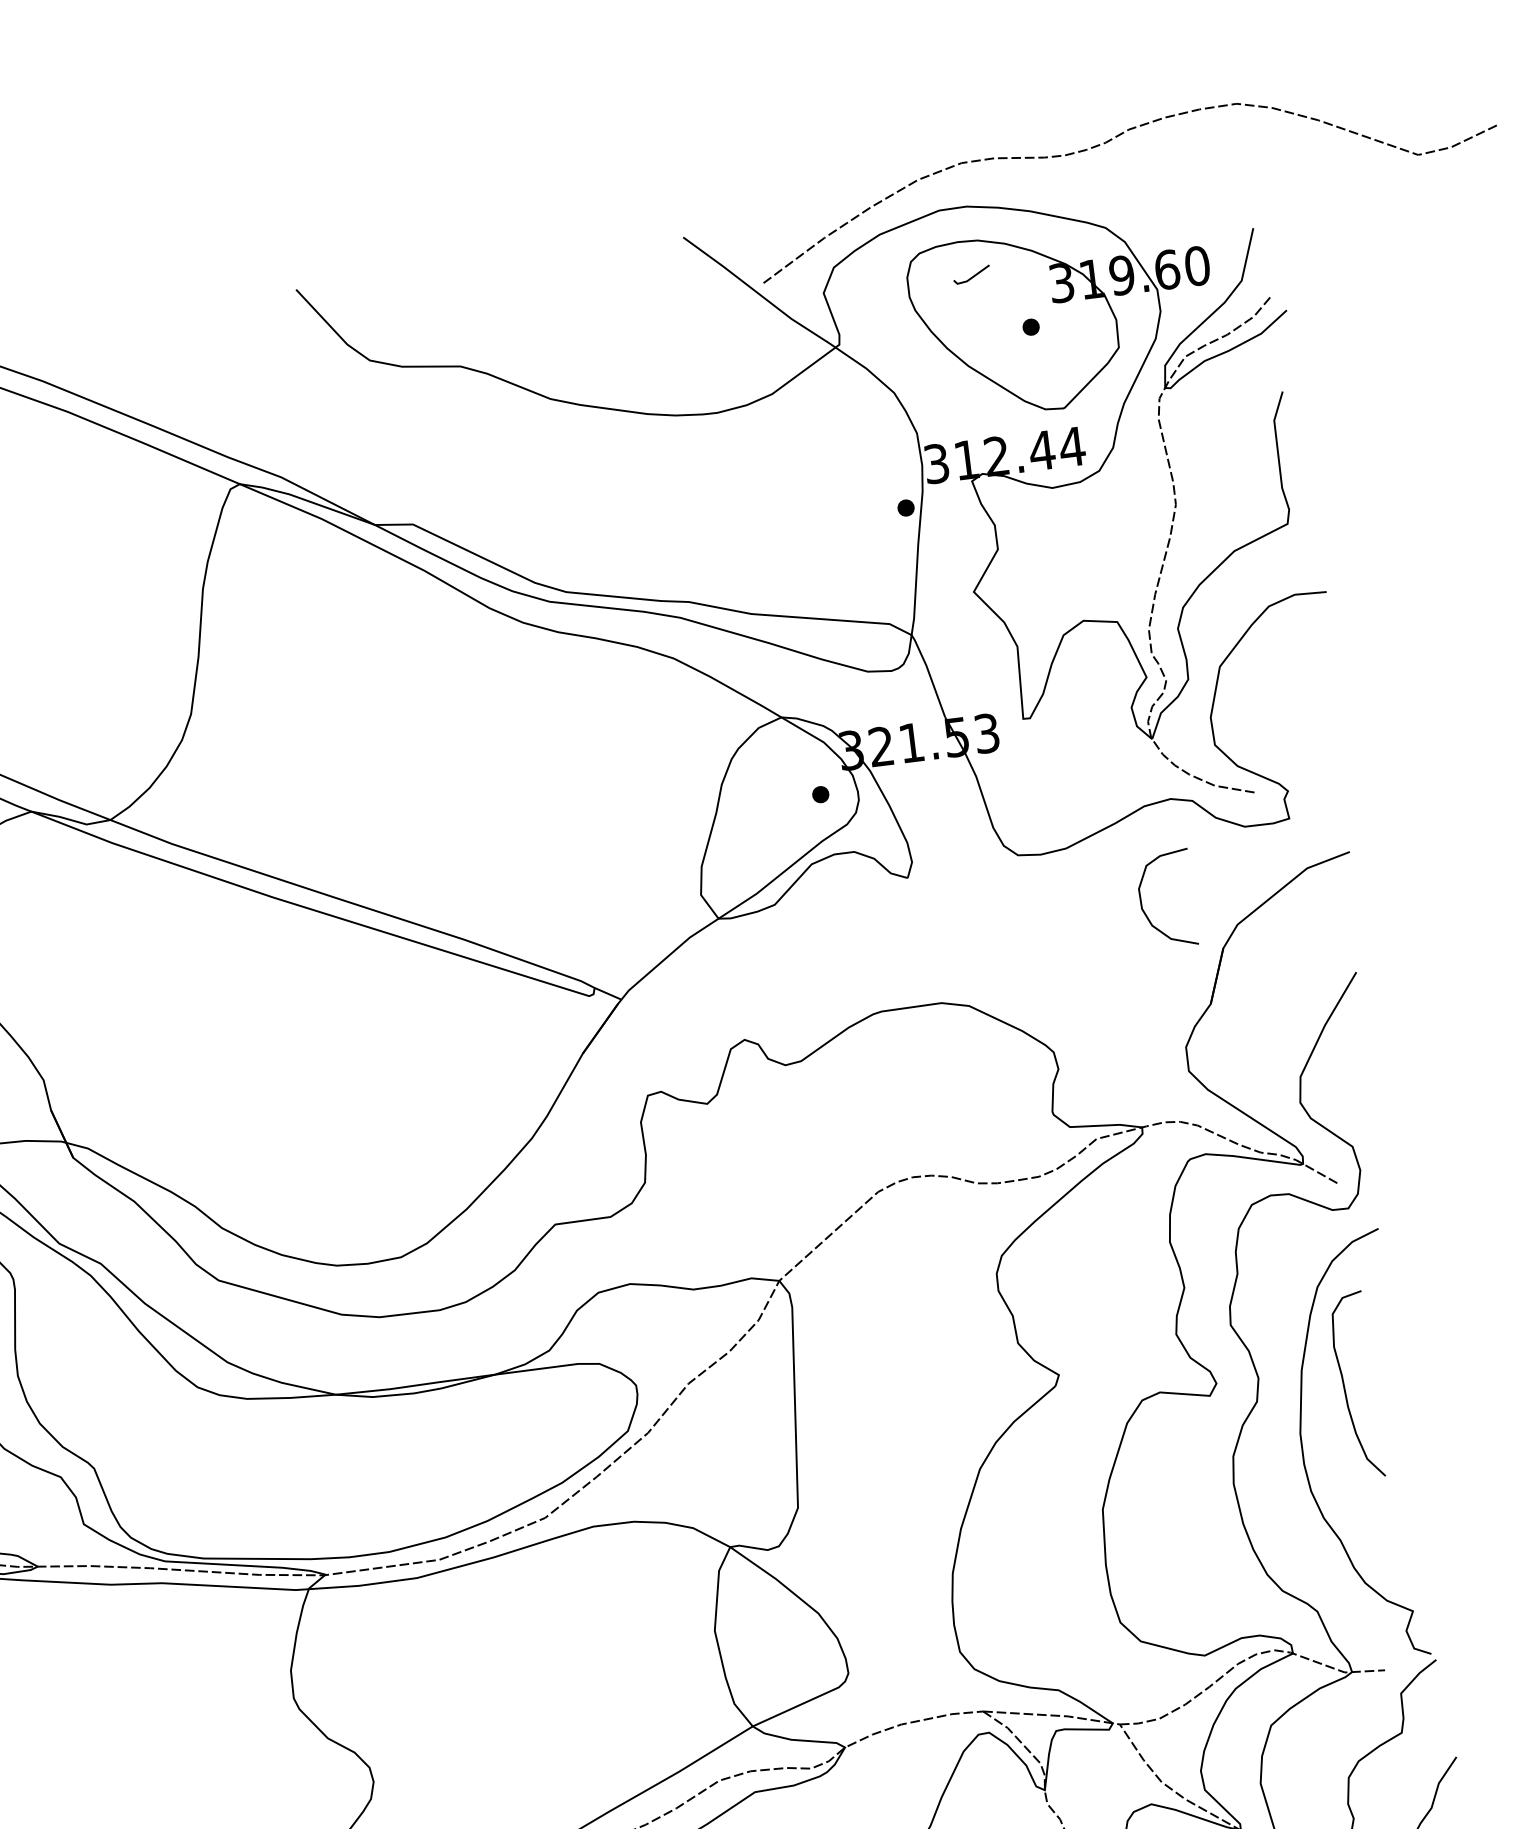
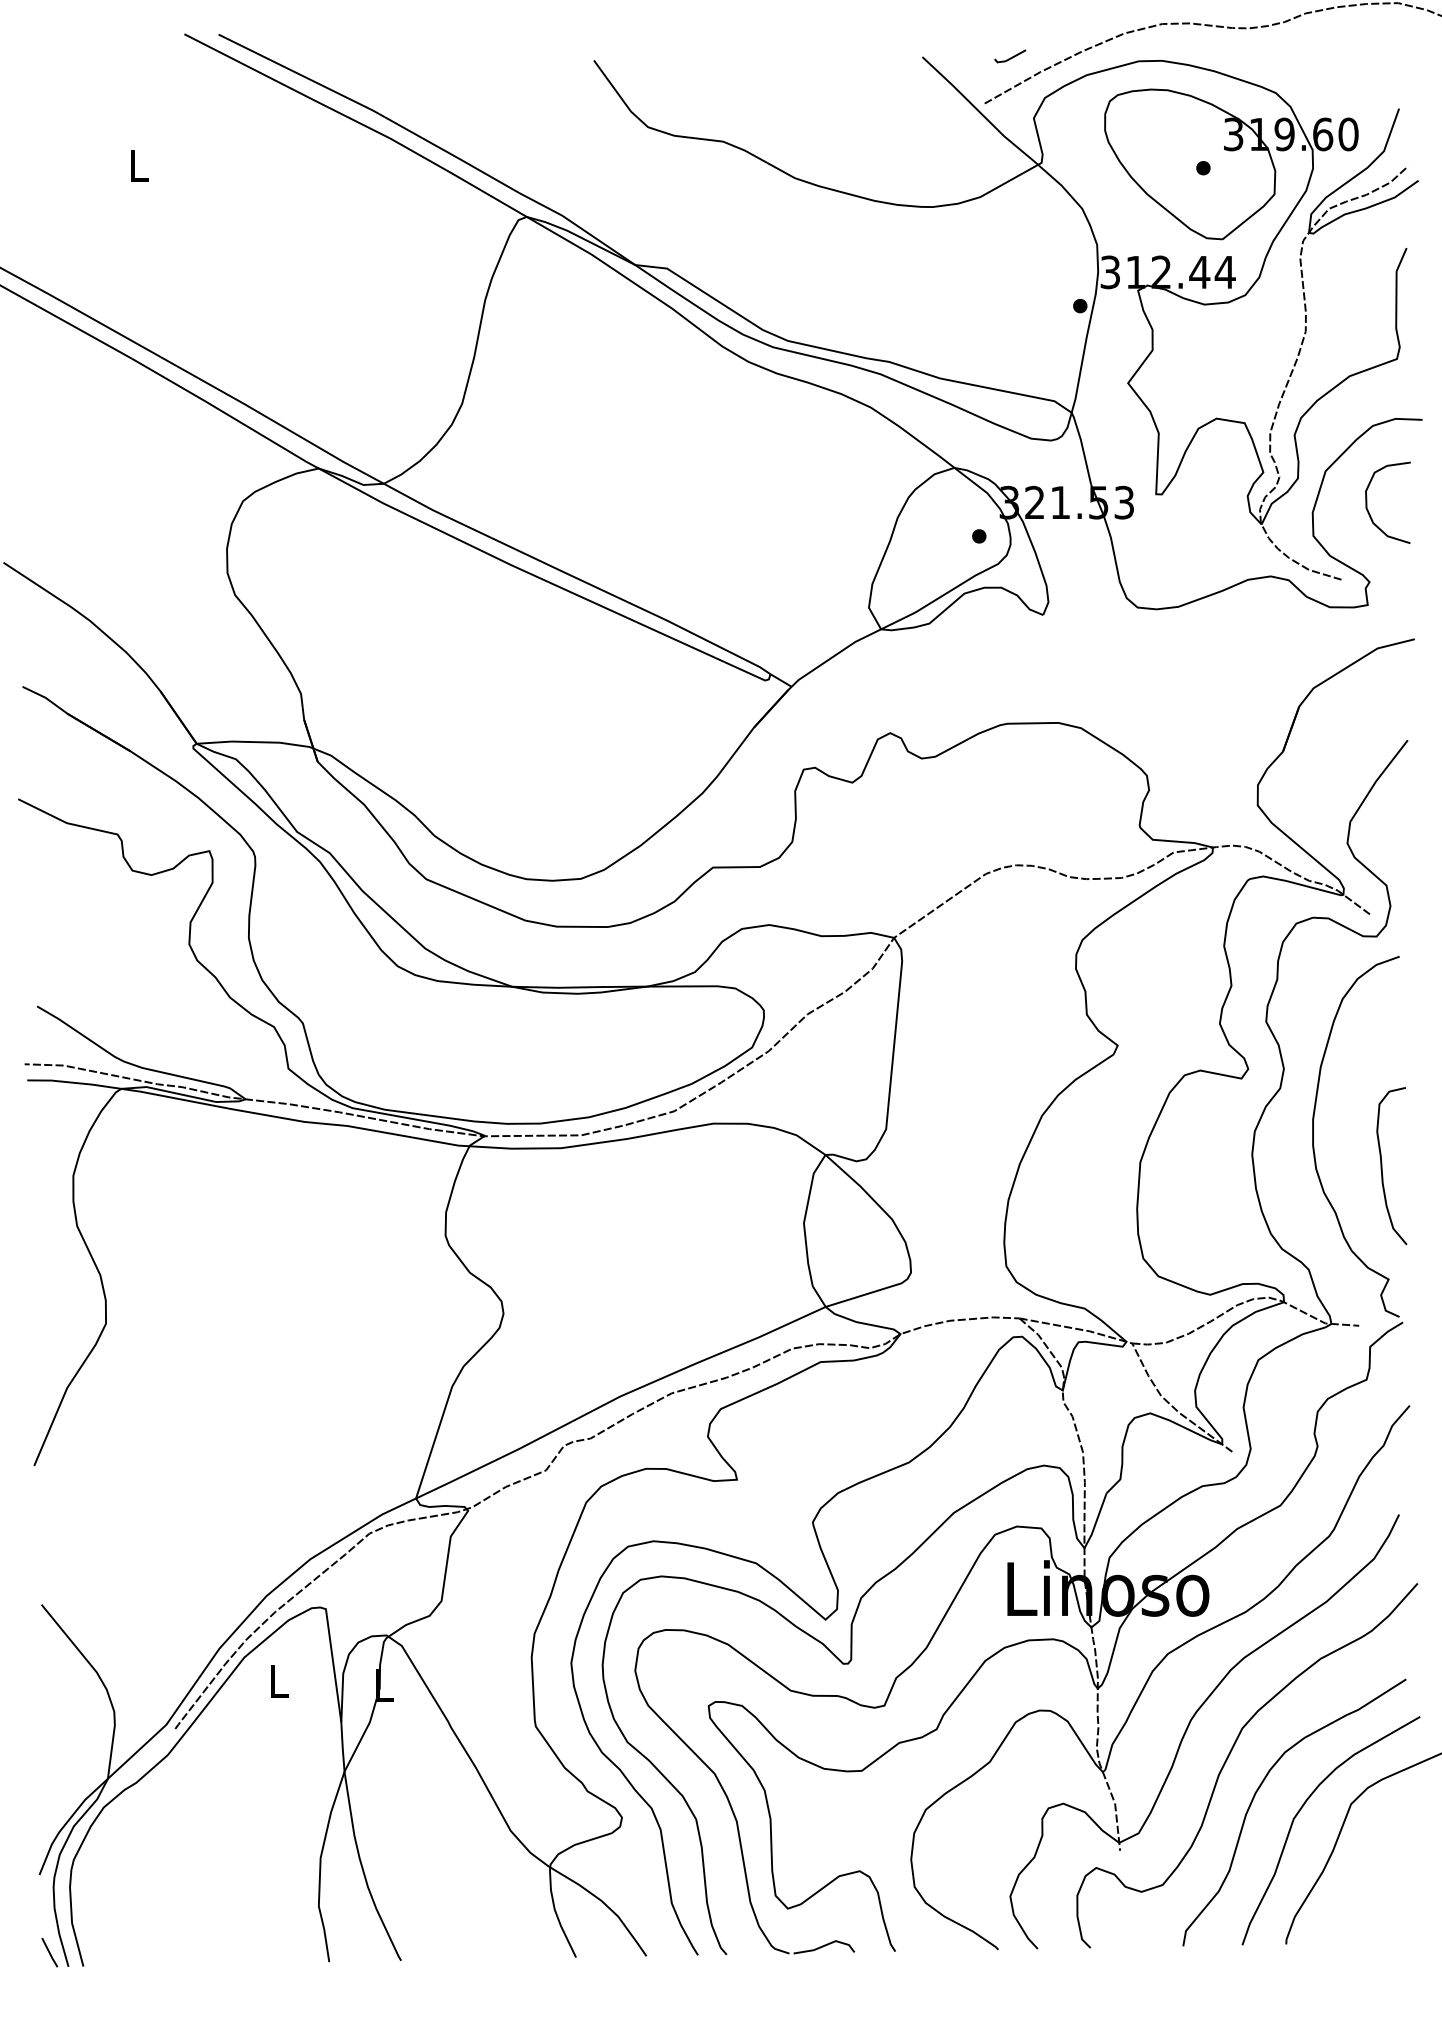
line: (972, 276) -> (1010, 57), moved
curve: (1142, 902) -> (1367, 502), moved
curve: (1345, 1387) -> (1382, 1166), moved

